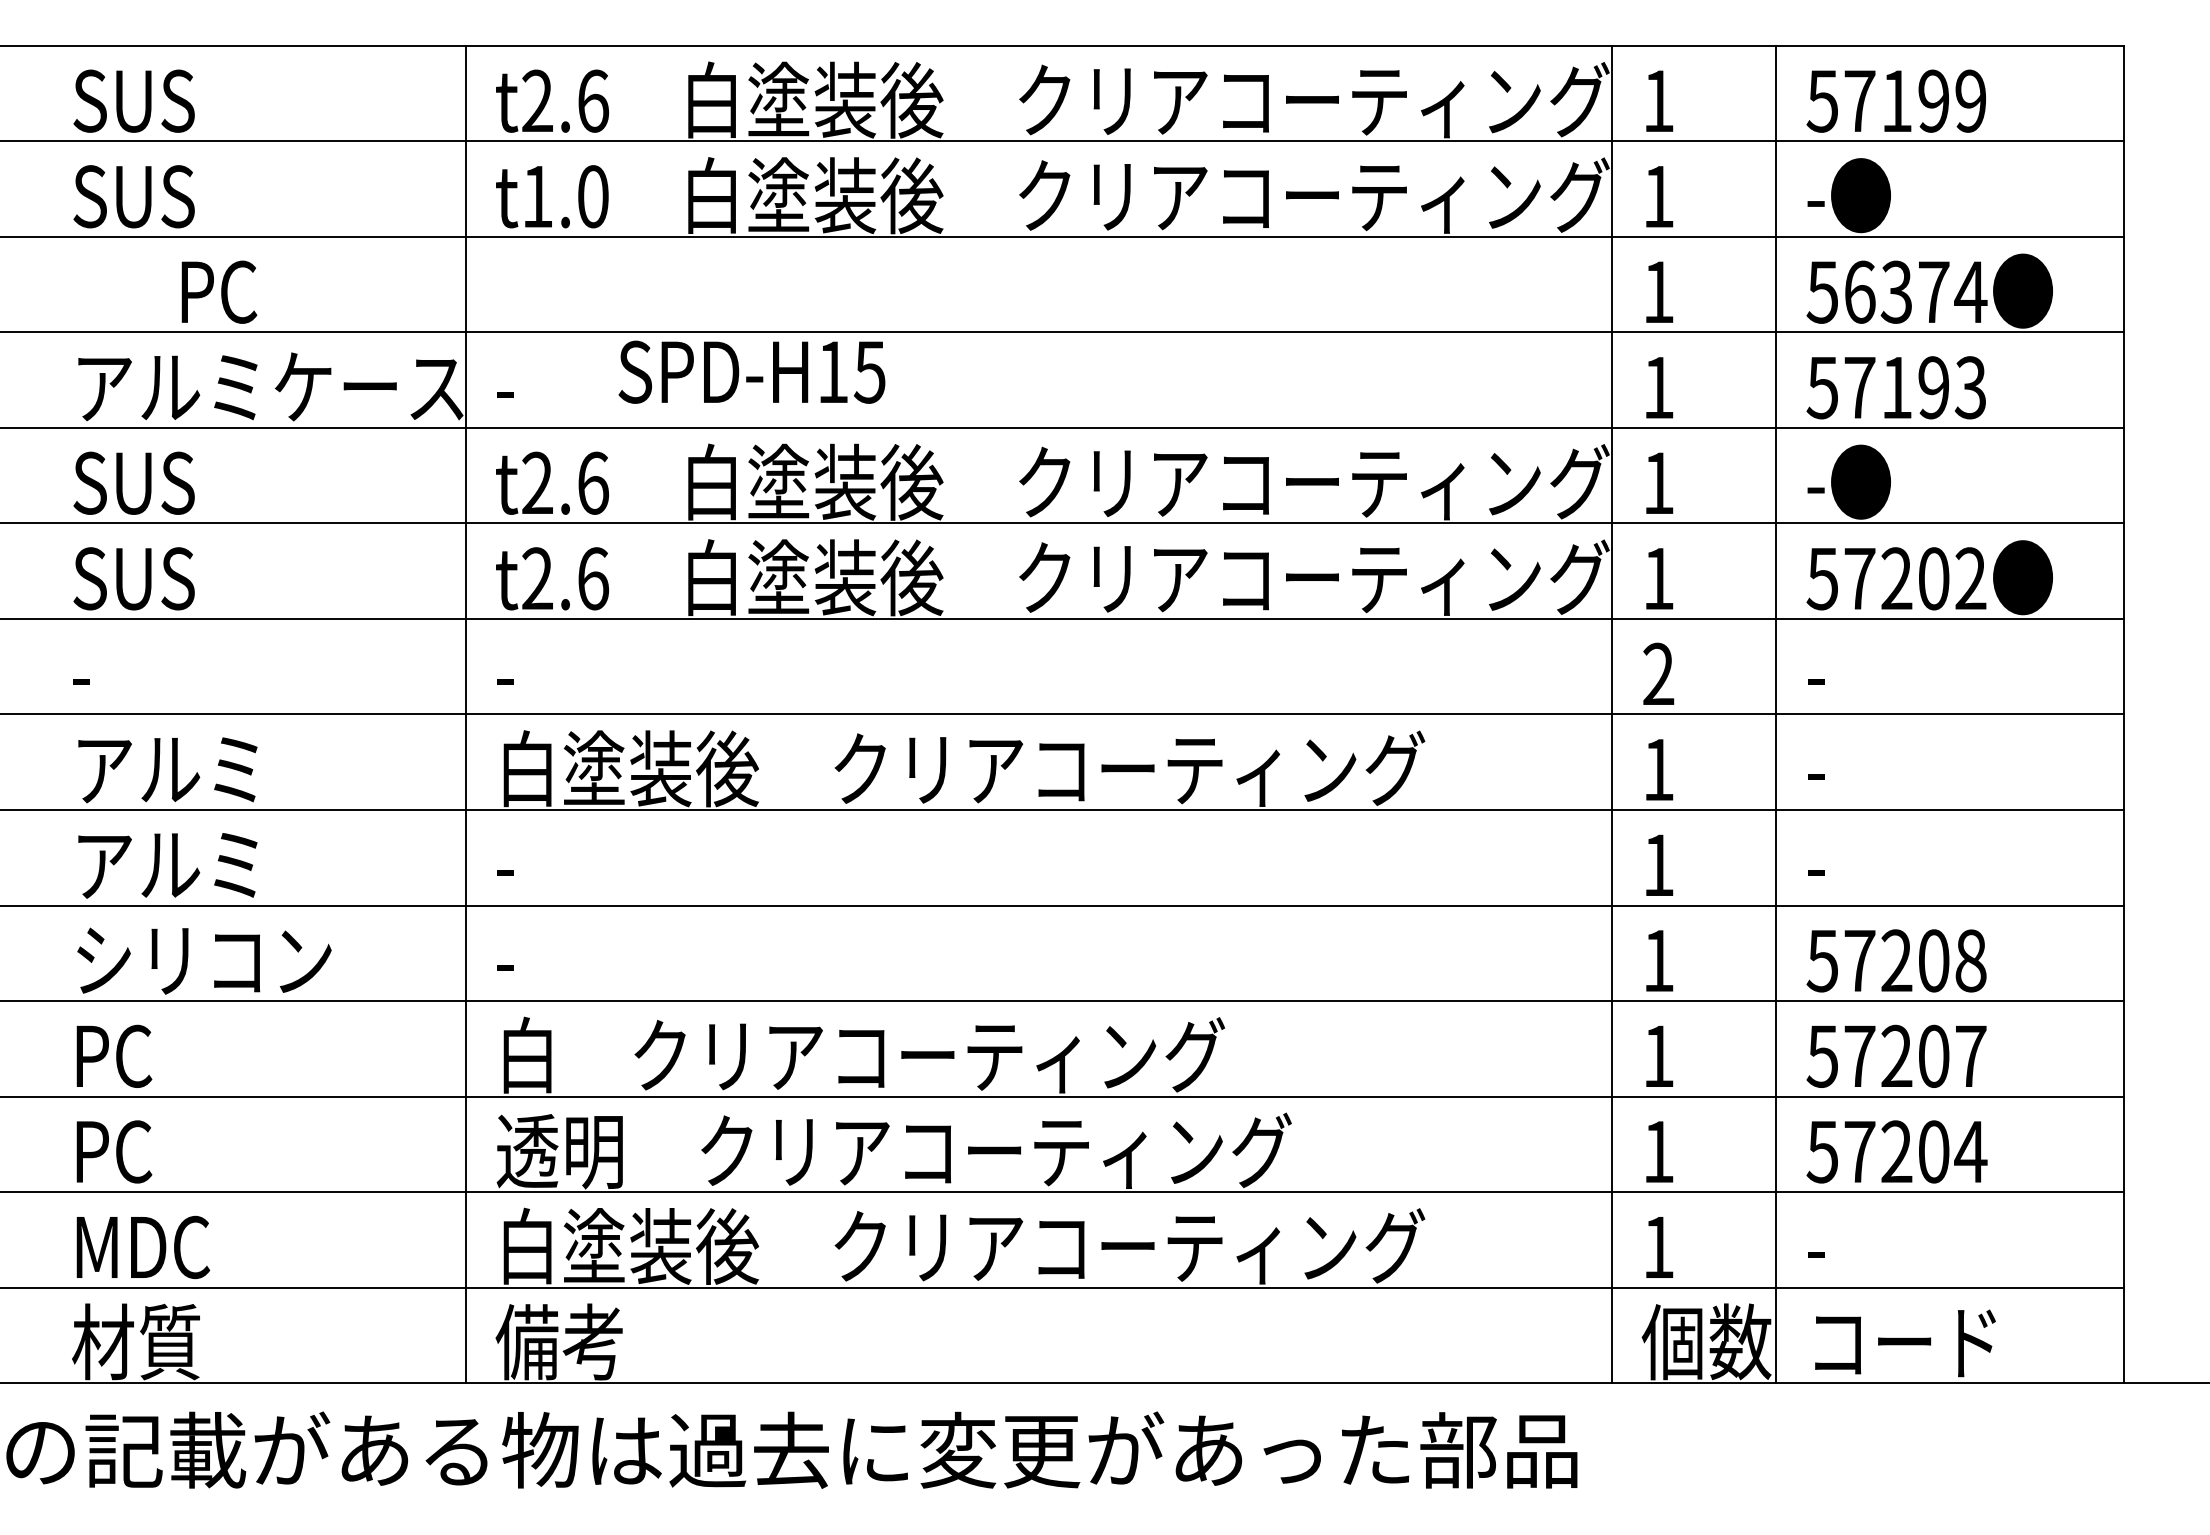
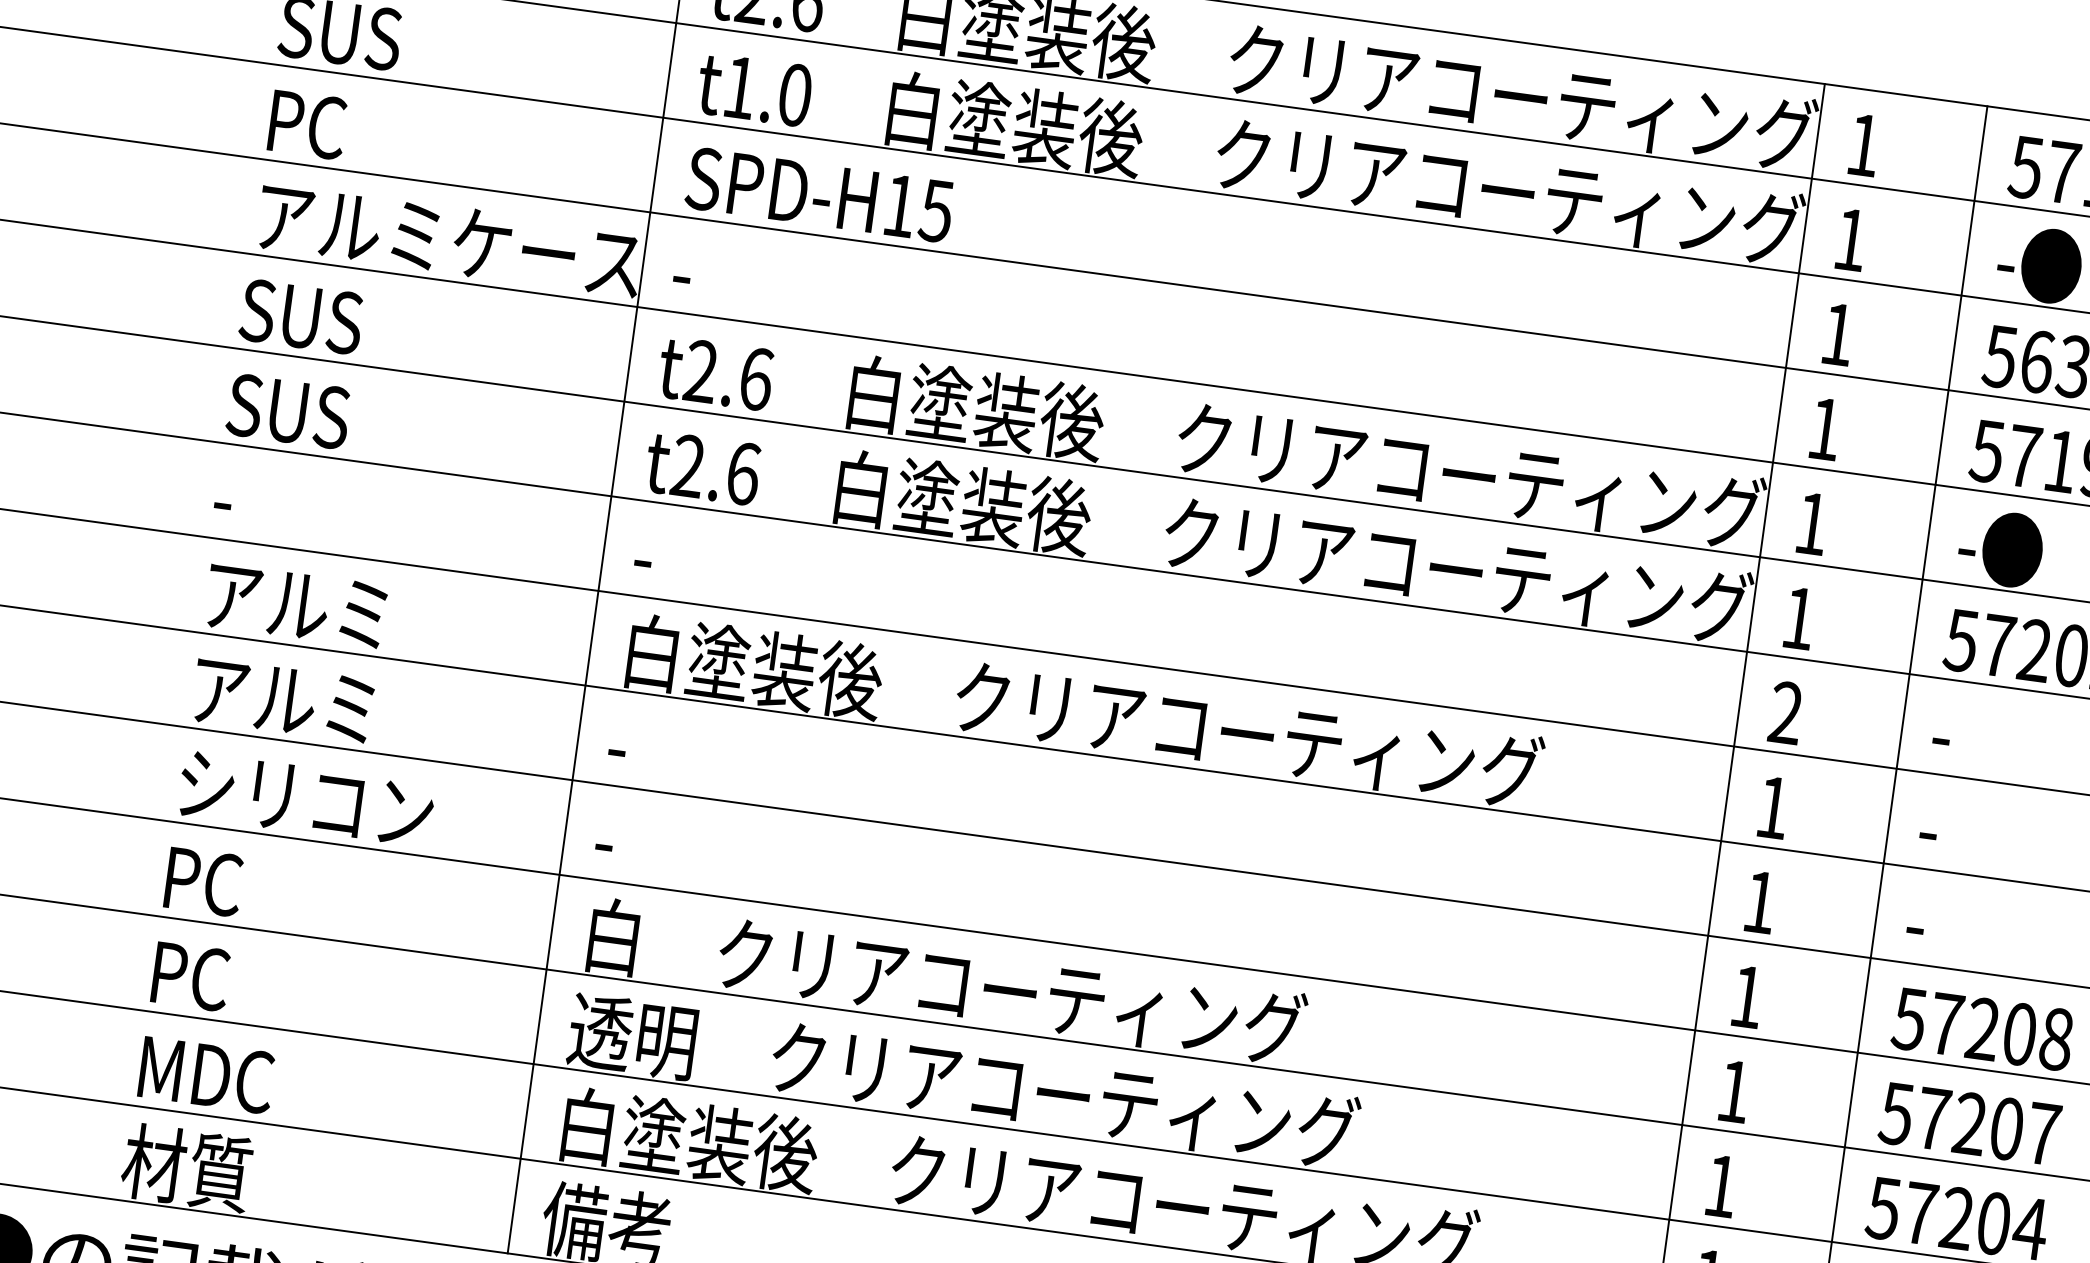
text: (219, 291) -> (308, 124), moved
text: (751, 371) -> (819, 194), moved

